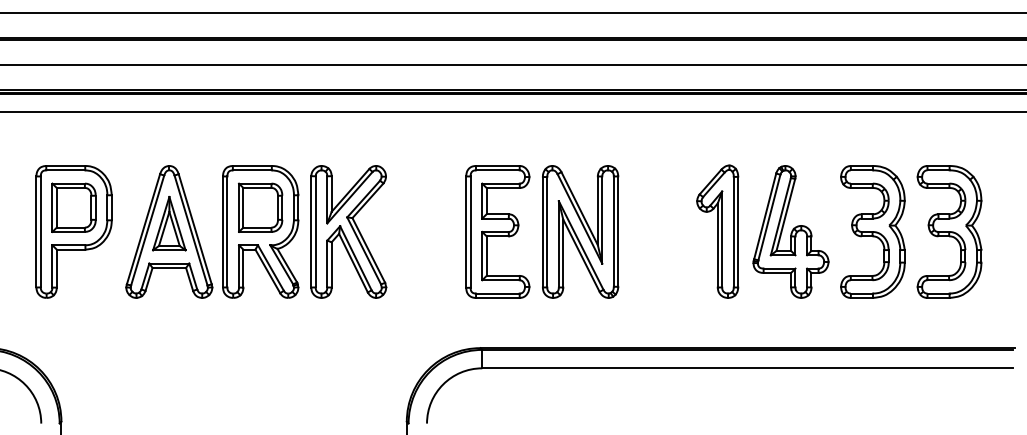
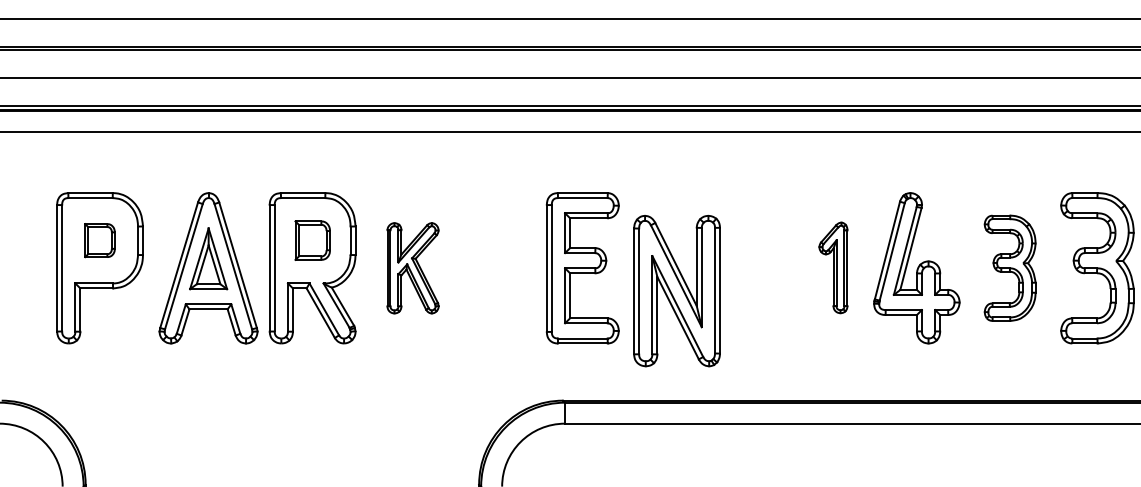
part: (73, 207) -> (99, 240), size x0.6
part: (260, 207) -> (312, 240), size x0.7
part: (348, 231) -> (412, 267), size x0.6
part: (580, 231) -> (677, 290), moved
part: (717, 231) -> (833, 267), size x0.6
part: (872, 231) -> (1009, 267), size x0.7

